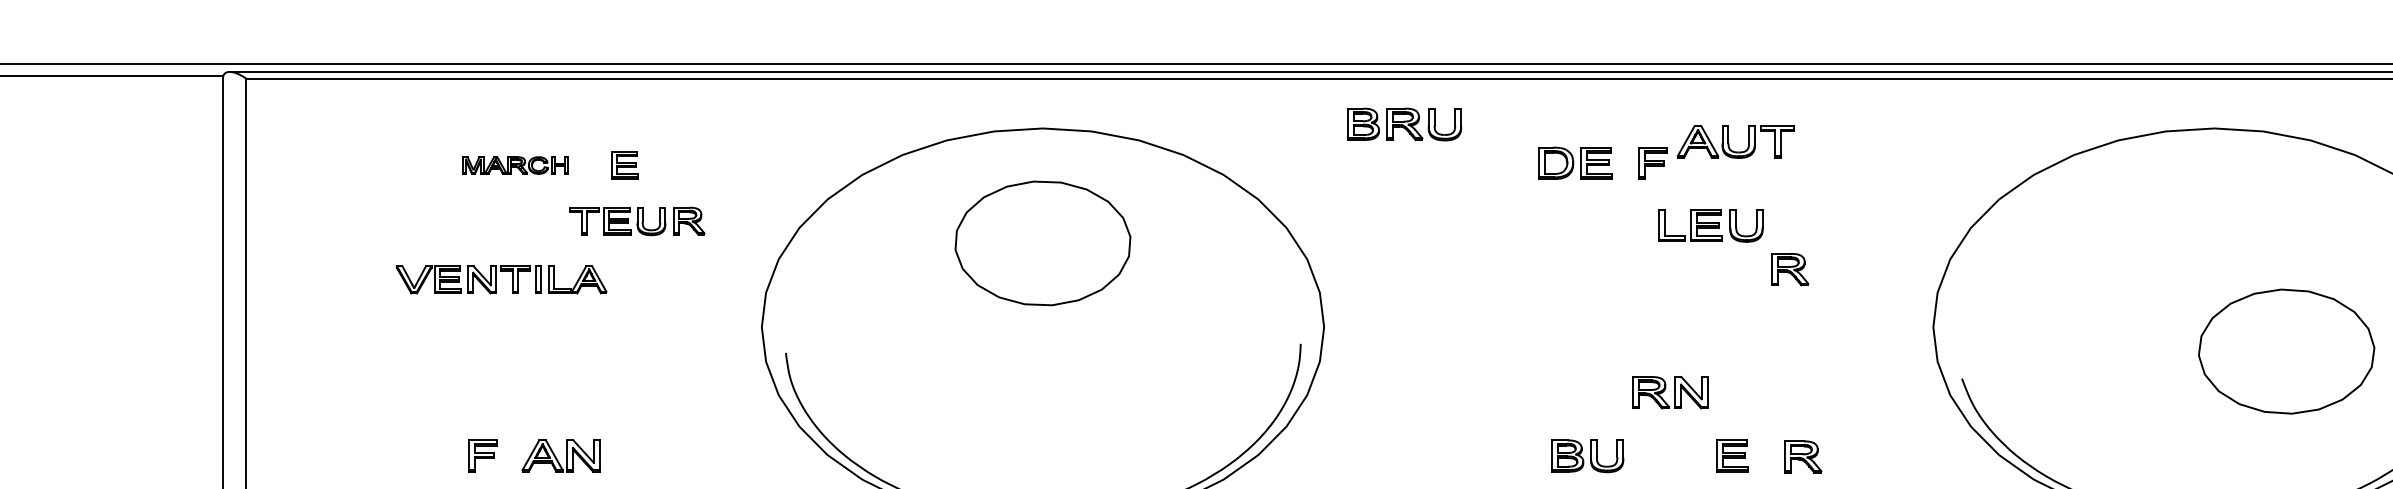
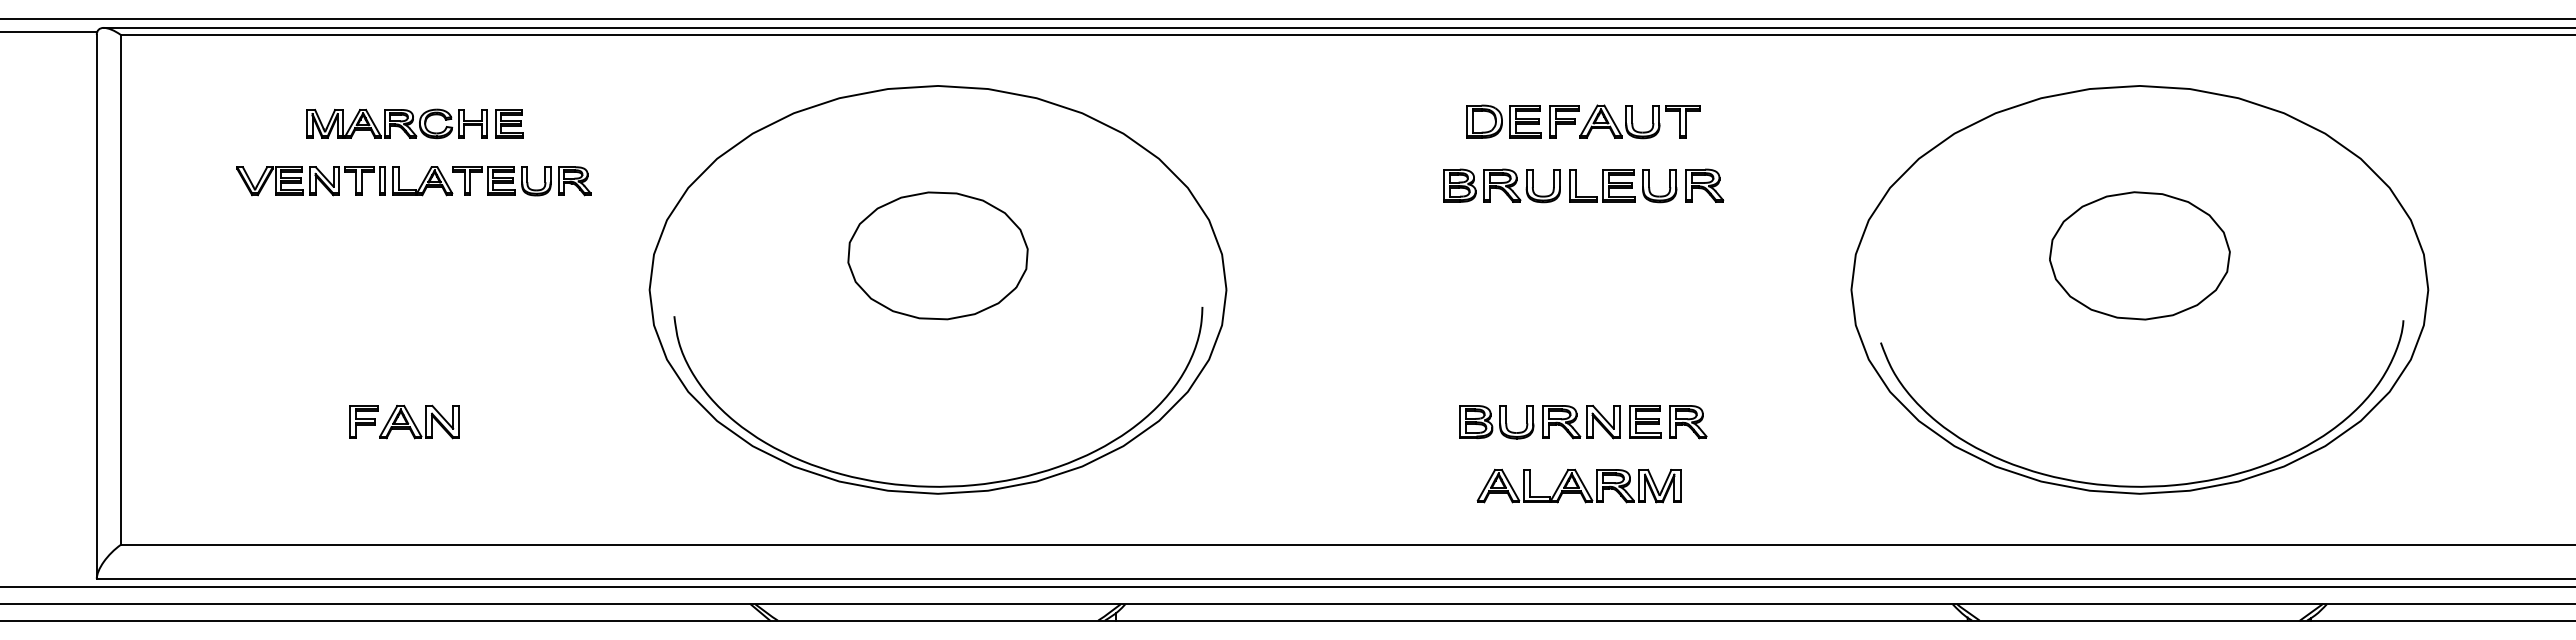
part: (1404, 124) -> (1501, 185), moved
part: (1729, 143) -> (1633, 123), moved
part: (1574, 163) -> (1503, 121), moved
part: (515, 165) -> (396, 123), size x1.67
part: (1042, 243) -> (937, 255), moved
part: (1790, 269) -> (1704, 185), moved
part: (501, 280) -> (344, 181), moved
part: (2286, 351) -> (2139, 255), moved
part: (1670, 393) -> (1581, 422), moved
part: (560, 455) -> (419, 421), moved
part: (1803, 457) -> (1688, 422), moved

